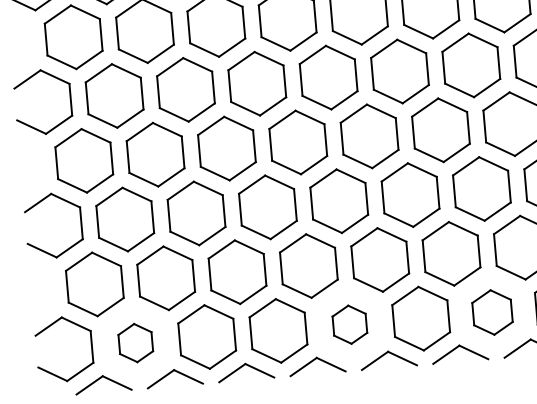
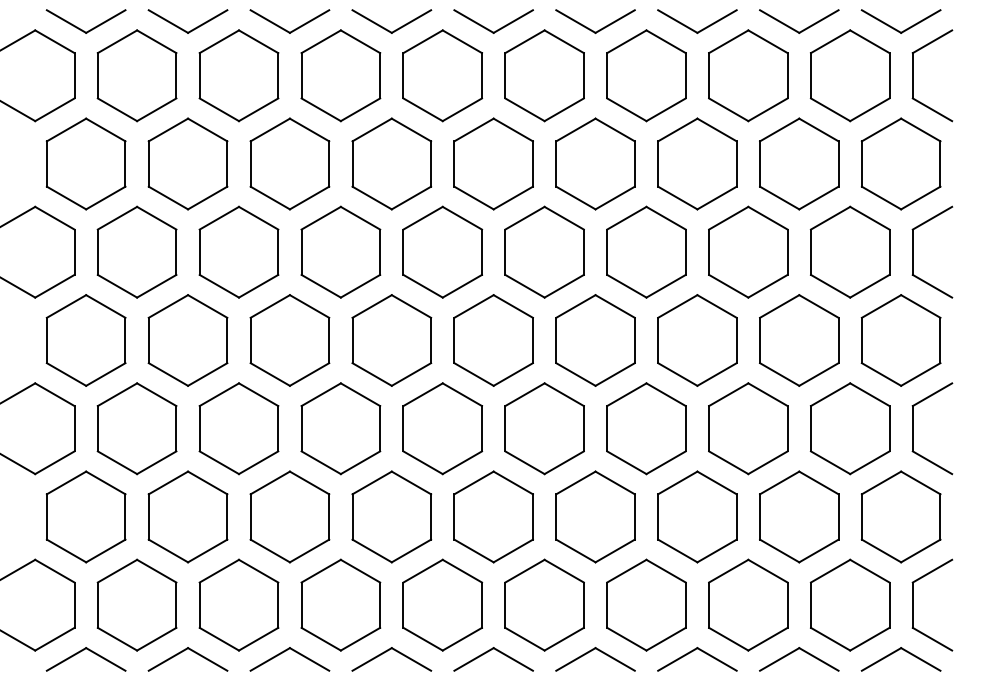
part: (492, 312) -> (646, 604), size x1.43
part: (349, 324) -> (442, 604), size x1.67
part: (135, 342) -> (136, 604), size x1.67

